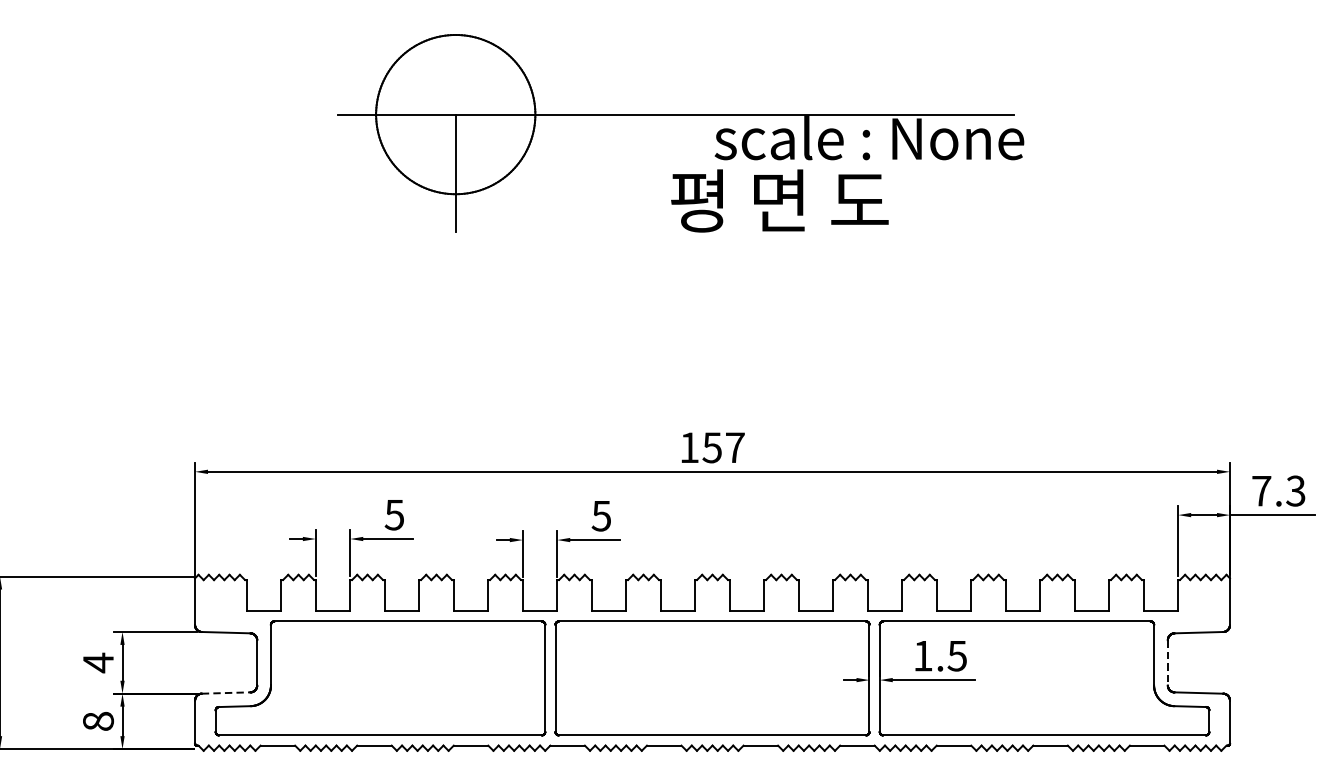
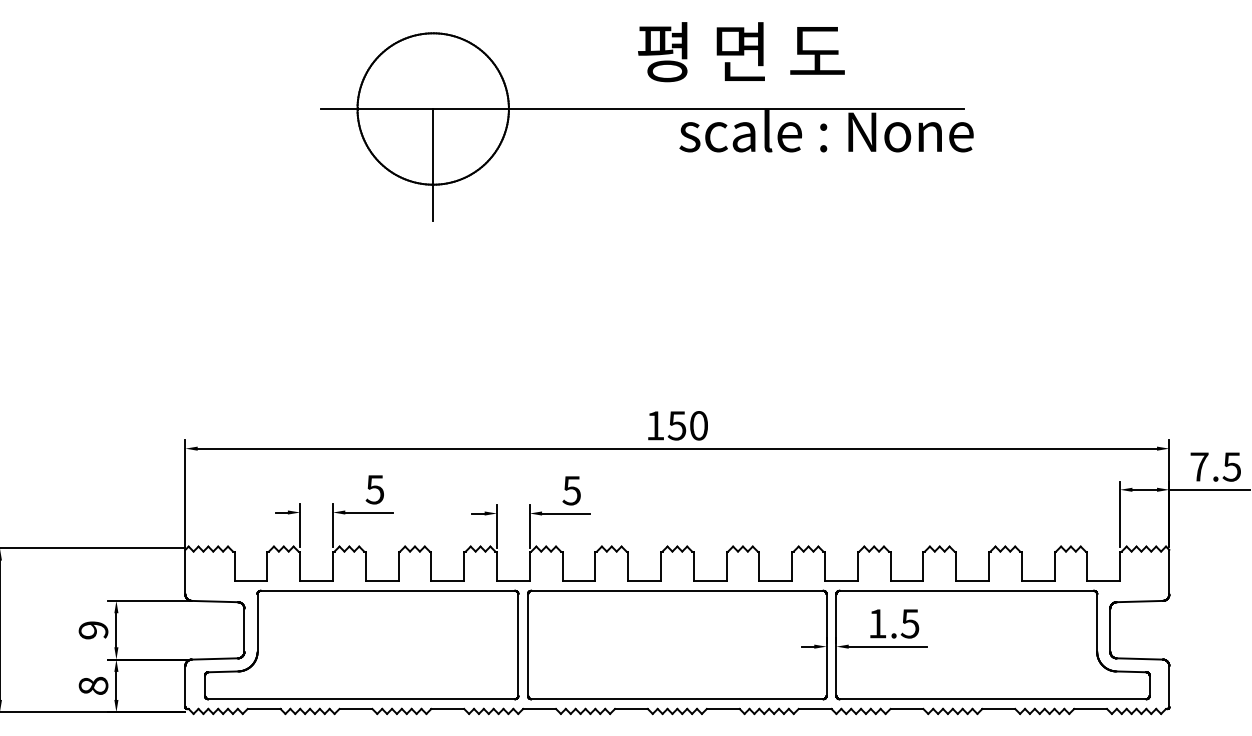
text: (779, 201) -> (741, 52), moved
text: (735, 447) -> (699, 425), 157 -> 150
text: (1295, 490) -> (1231, 466), 7.3 -> 7.5
text: (98, 663) -> (93, 630), 4 -> 9
line: (1168, 663) -> (1110, 630), dashed -> solid
line: (226, 692) -> (215, 658), dashed -> solid

